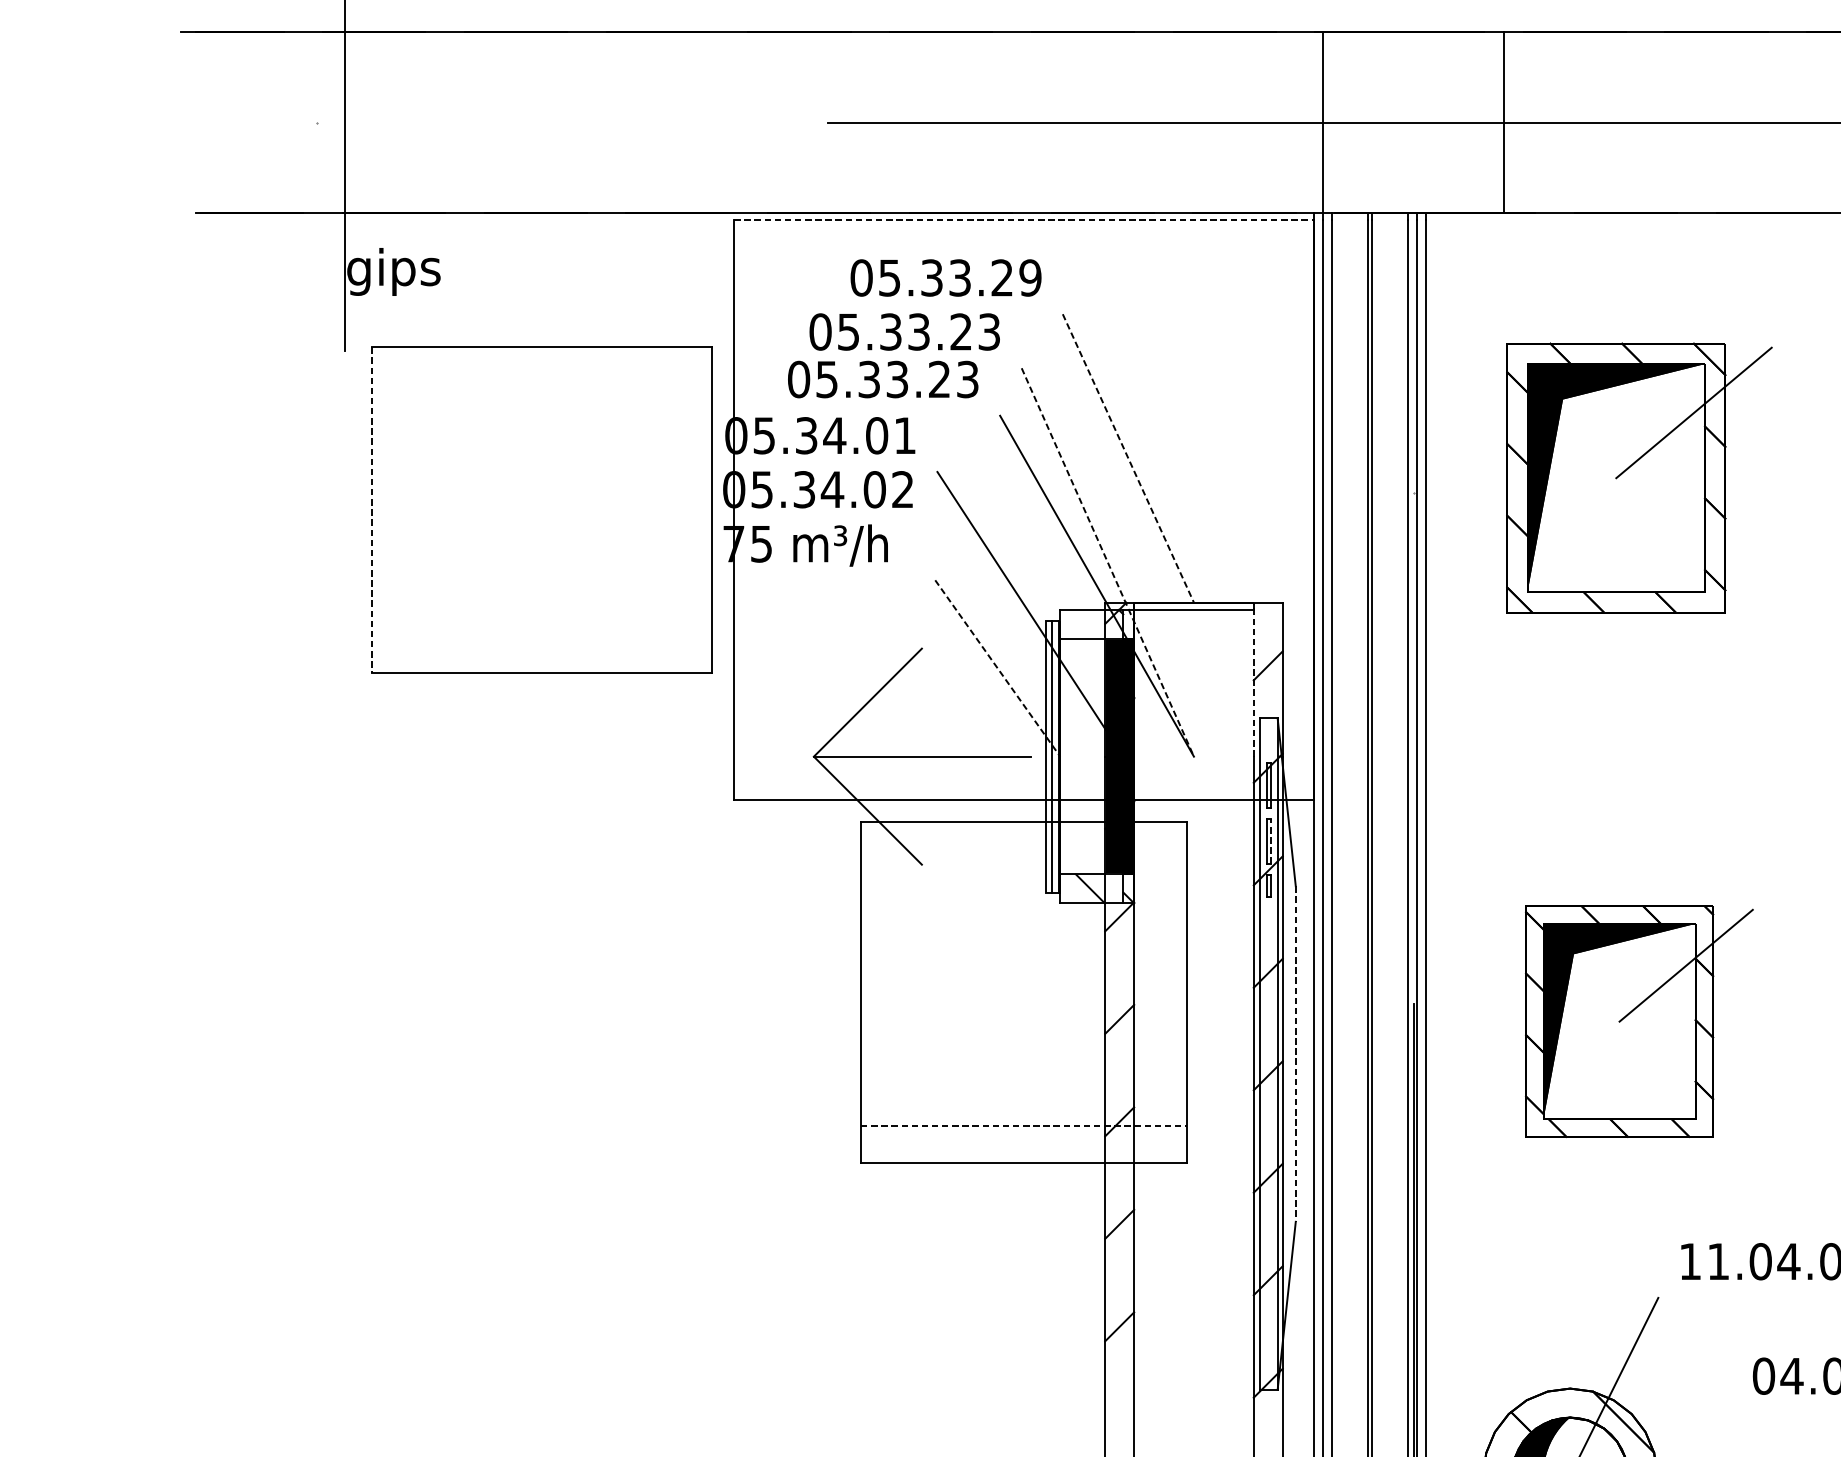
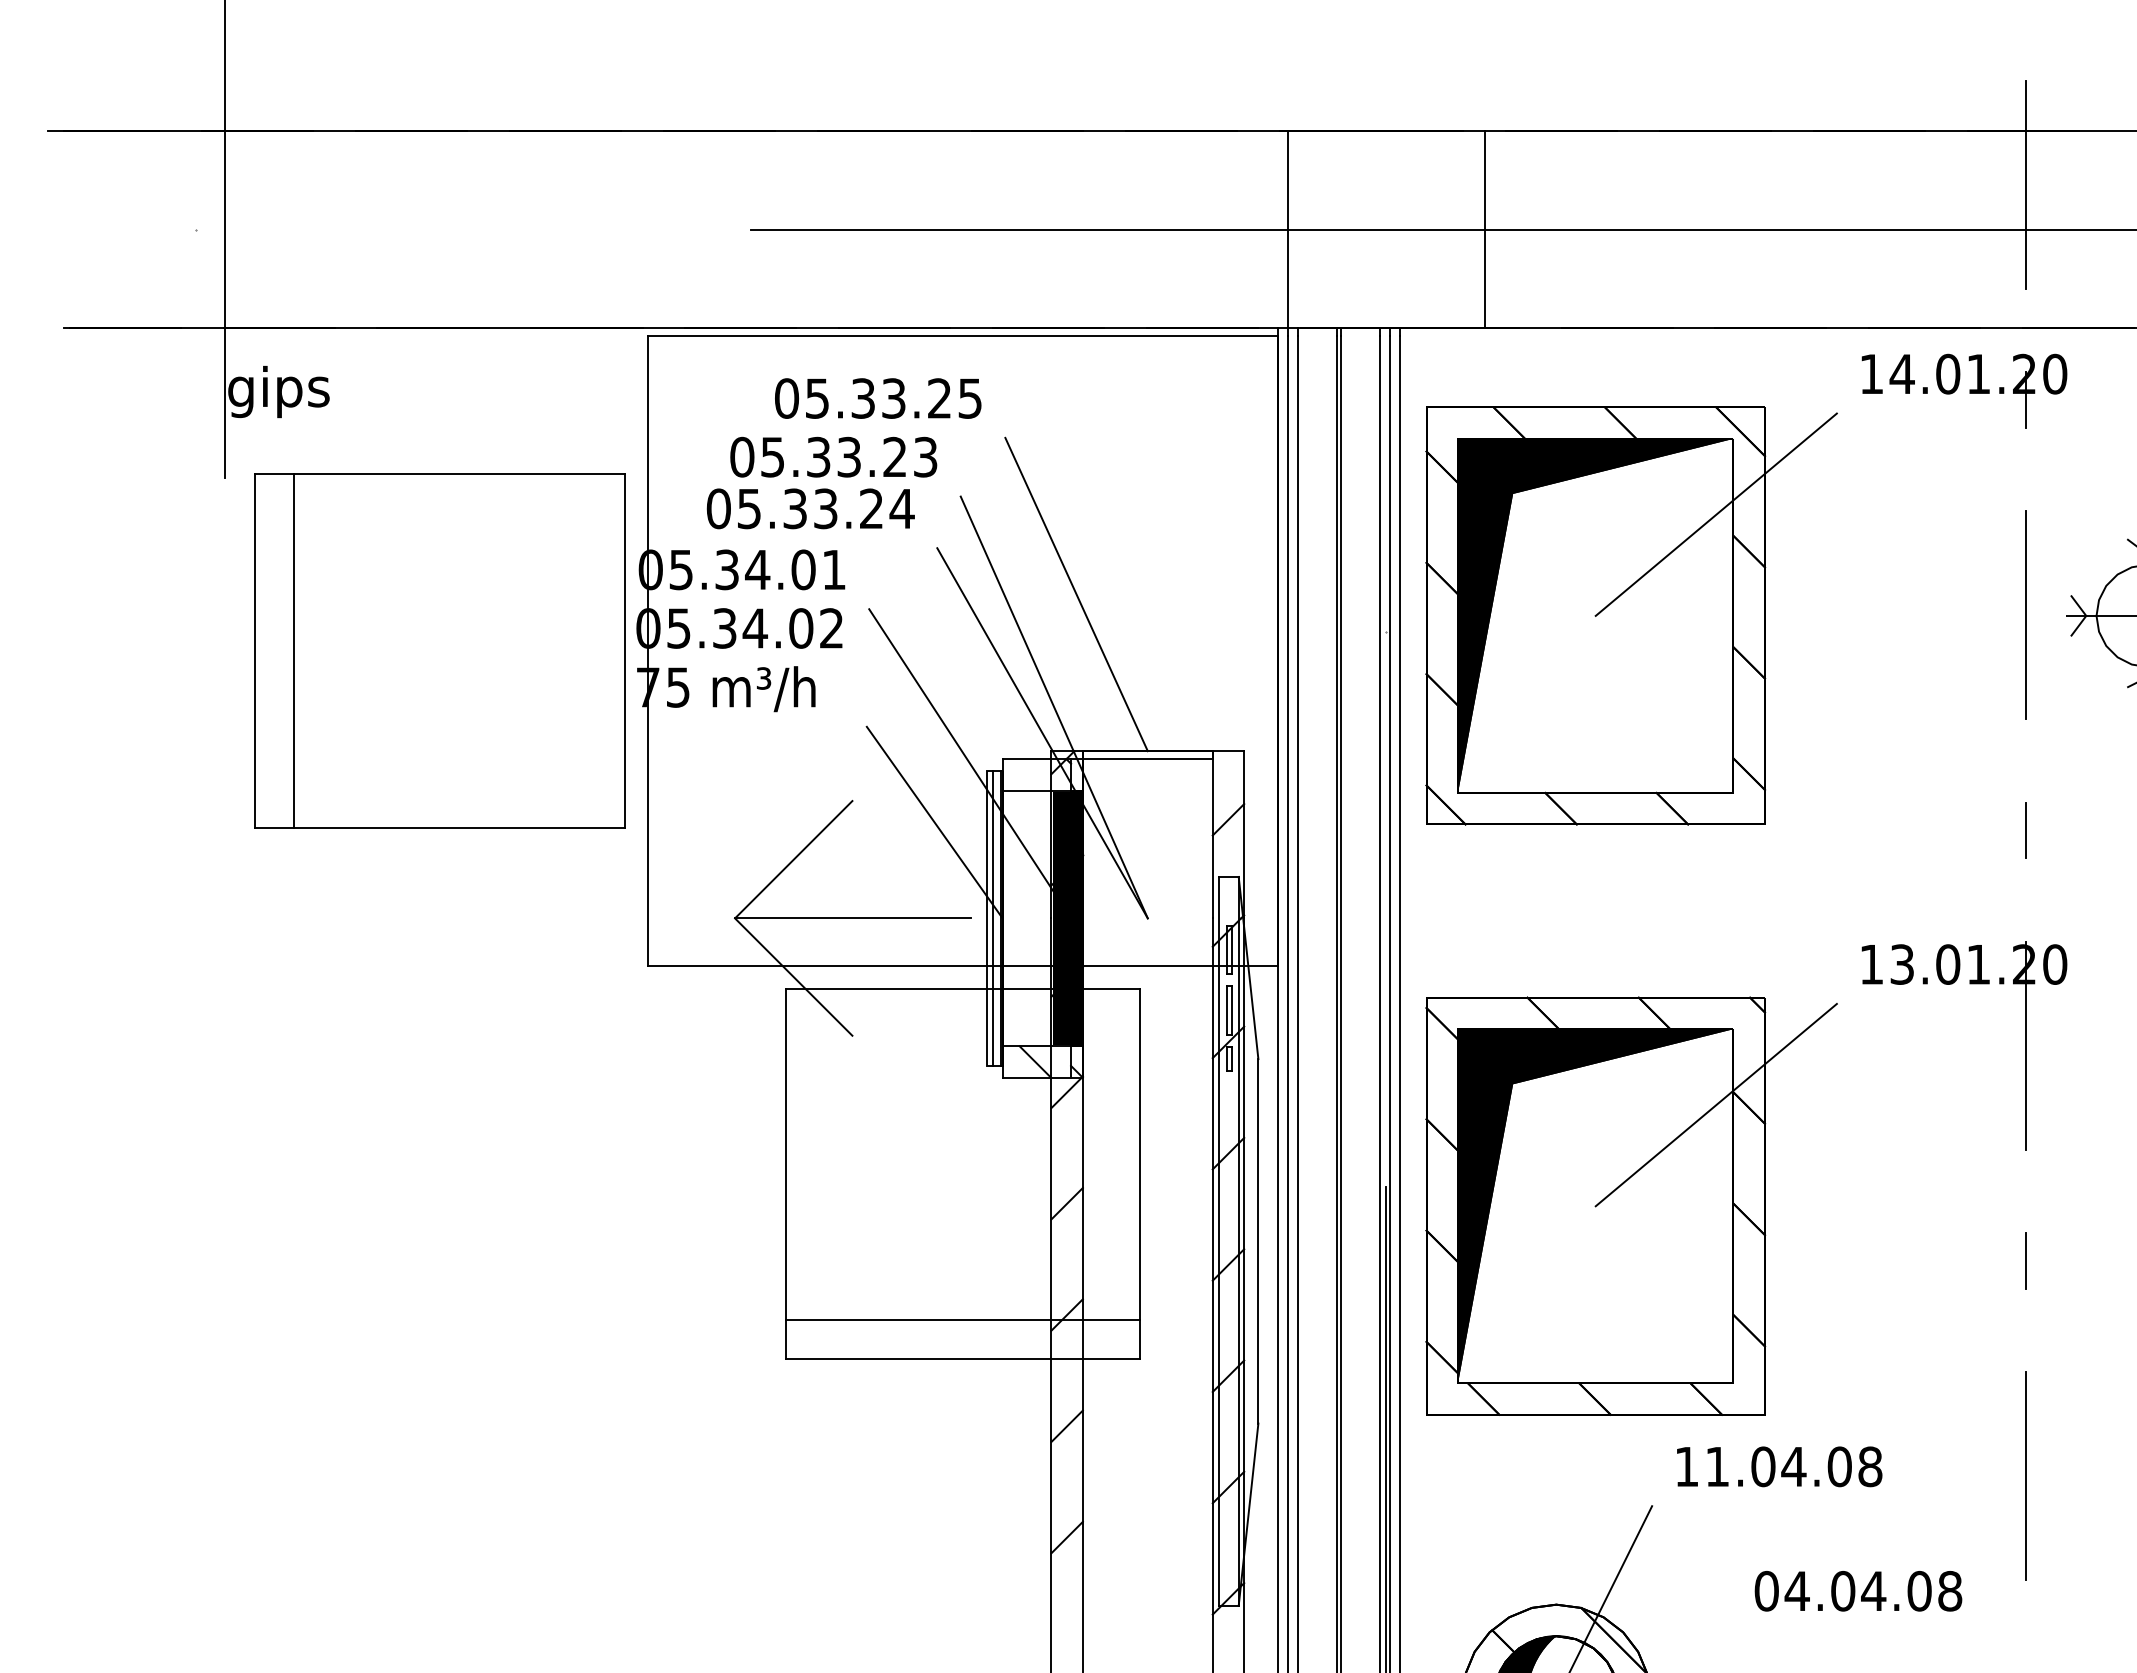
line: (1024, 220) -> (963, 336), dashed -> solid
text: (1030, 277) -> (970, 398), 05.33.29 -> 05.33.25
text: (967, 379) -> (901, 508), 05.33.23 -> 05.33.24
line: (1128, 458) -> (1076, 594), dashed -> solid
part: (1639, 477) -> (1631, 615), size x1.43
line: (408, 509) -> (294, 650), added
line: (372, 510) -> (255, 651), dashed -> solid
line: (1108, 562) -> (1054, 707), dashed -> solid
line: (998, 669) -> (935, 823), dashed -> solid
line: (1253, 679) -> (1212, 834), dashed -> solid
line: (1271, 841) -> (1231, 1010), dashed -> solid
part: (1639, 1021) -> (1631, 1205), size x1.67
line: (1295, 1054) -> (1258, 1241), dashed -> solid
line: (1024, 1126) -> (963, 1319), dashed -> solid

